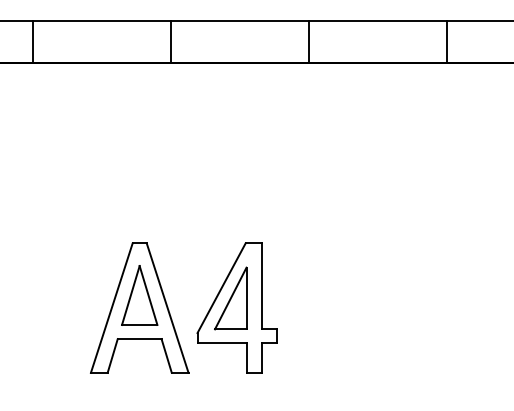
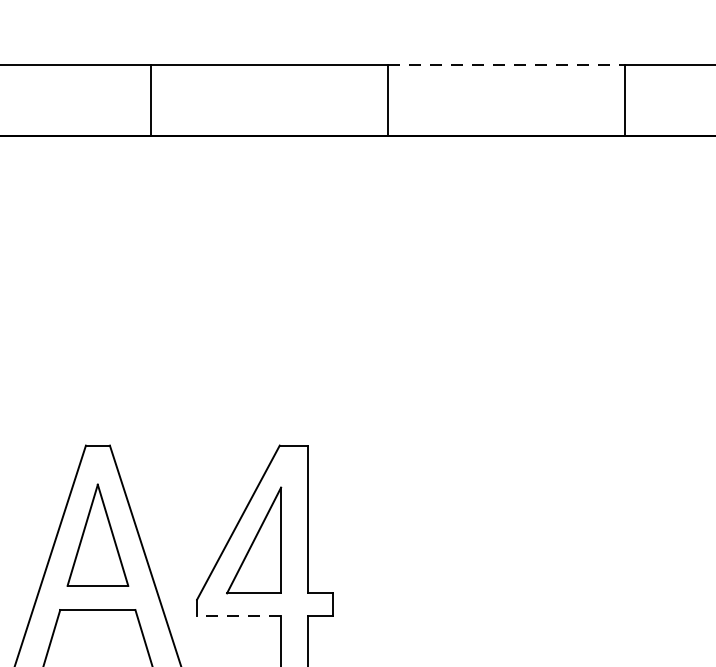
line: (378, 21) -> (507, 65), solid -> dashed
line: (221, 342) -> (238, 615), solid -> dashed

